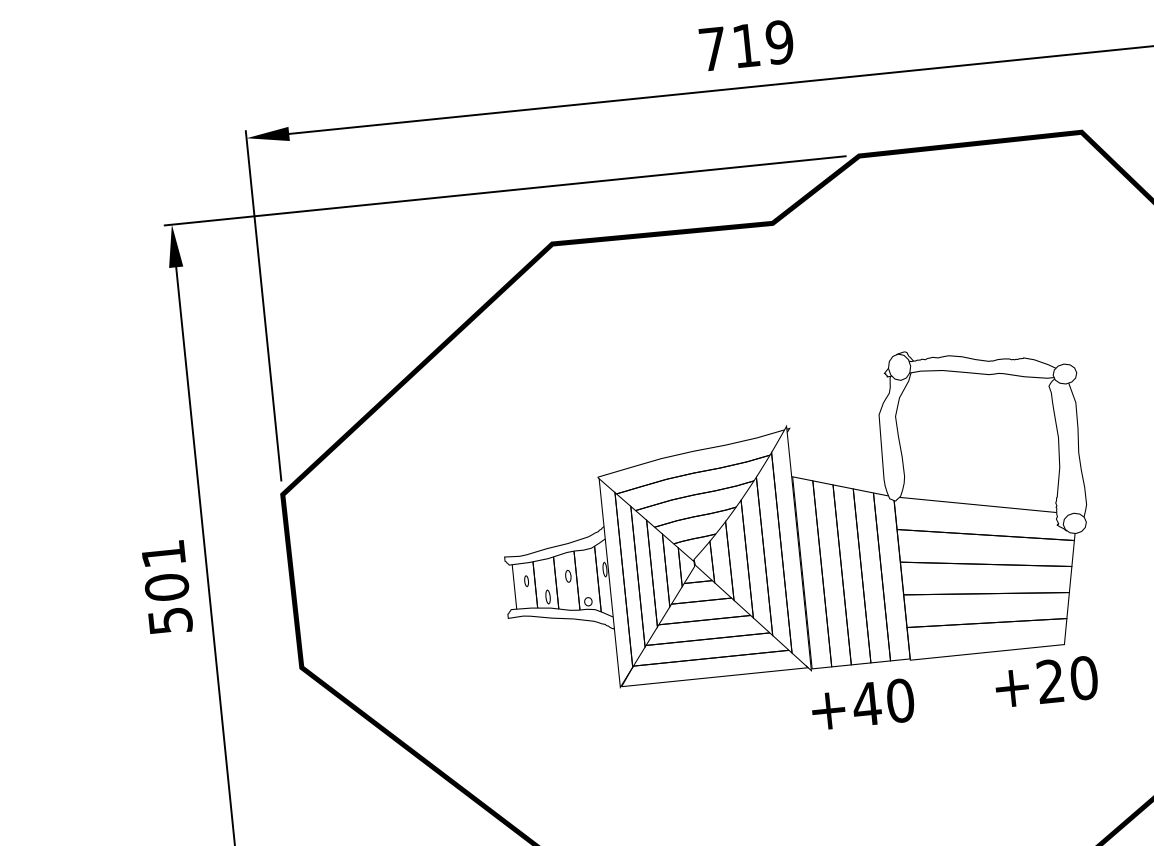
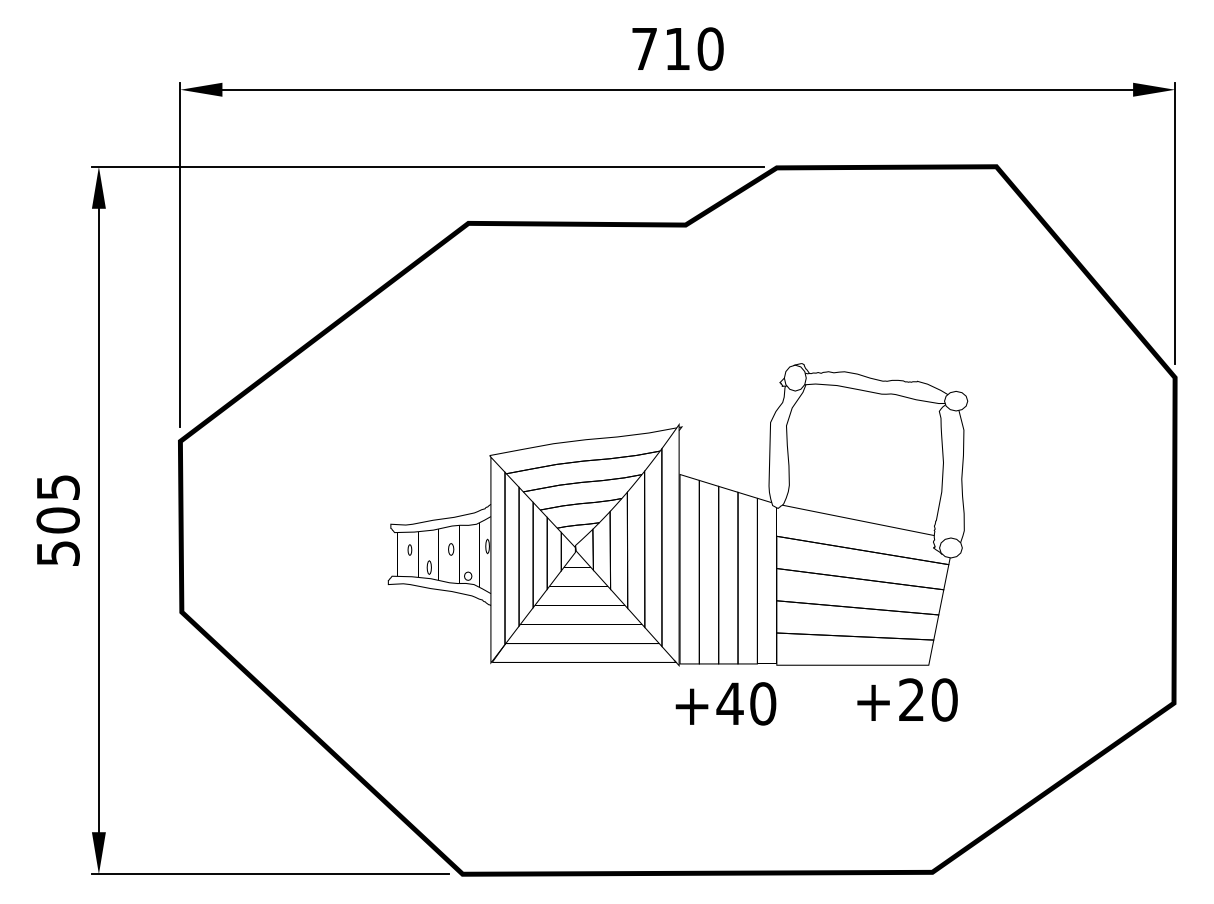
text: (779, 41) -> (710, 48), 719 -> 710
text: (163, 553) -> (58, 487), 501 -> 505

